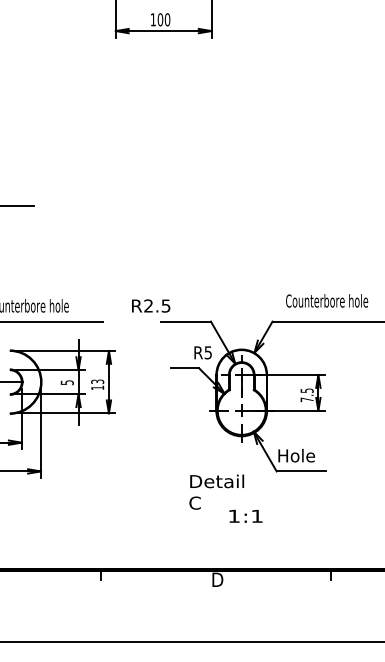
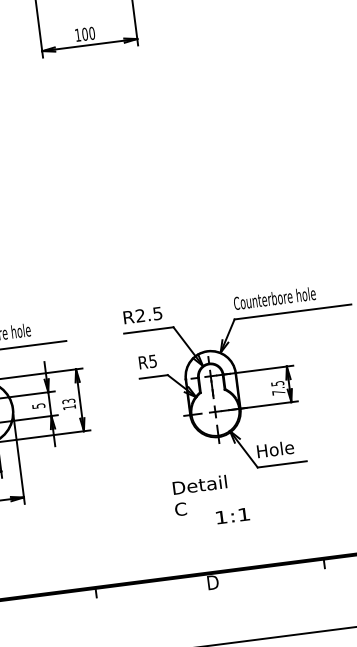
text: (327, 300) -> (275, 298), moved
text: (151, 305) -> (143, 314), moved
text: (202, 352) -> (147, 361), moved

